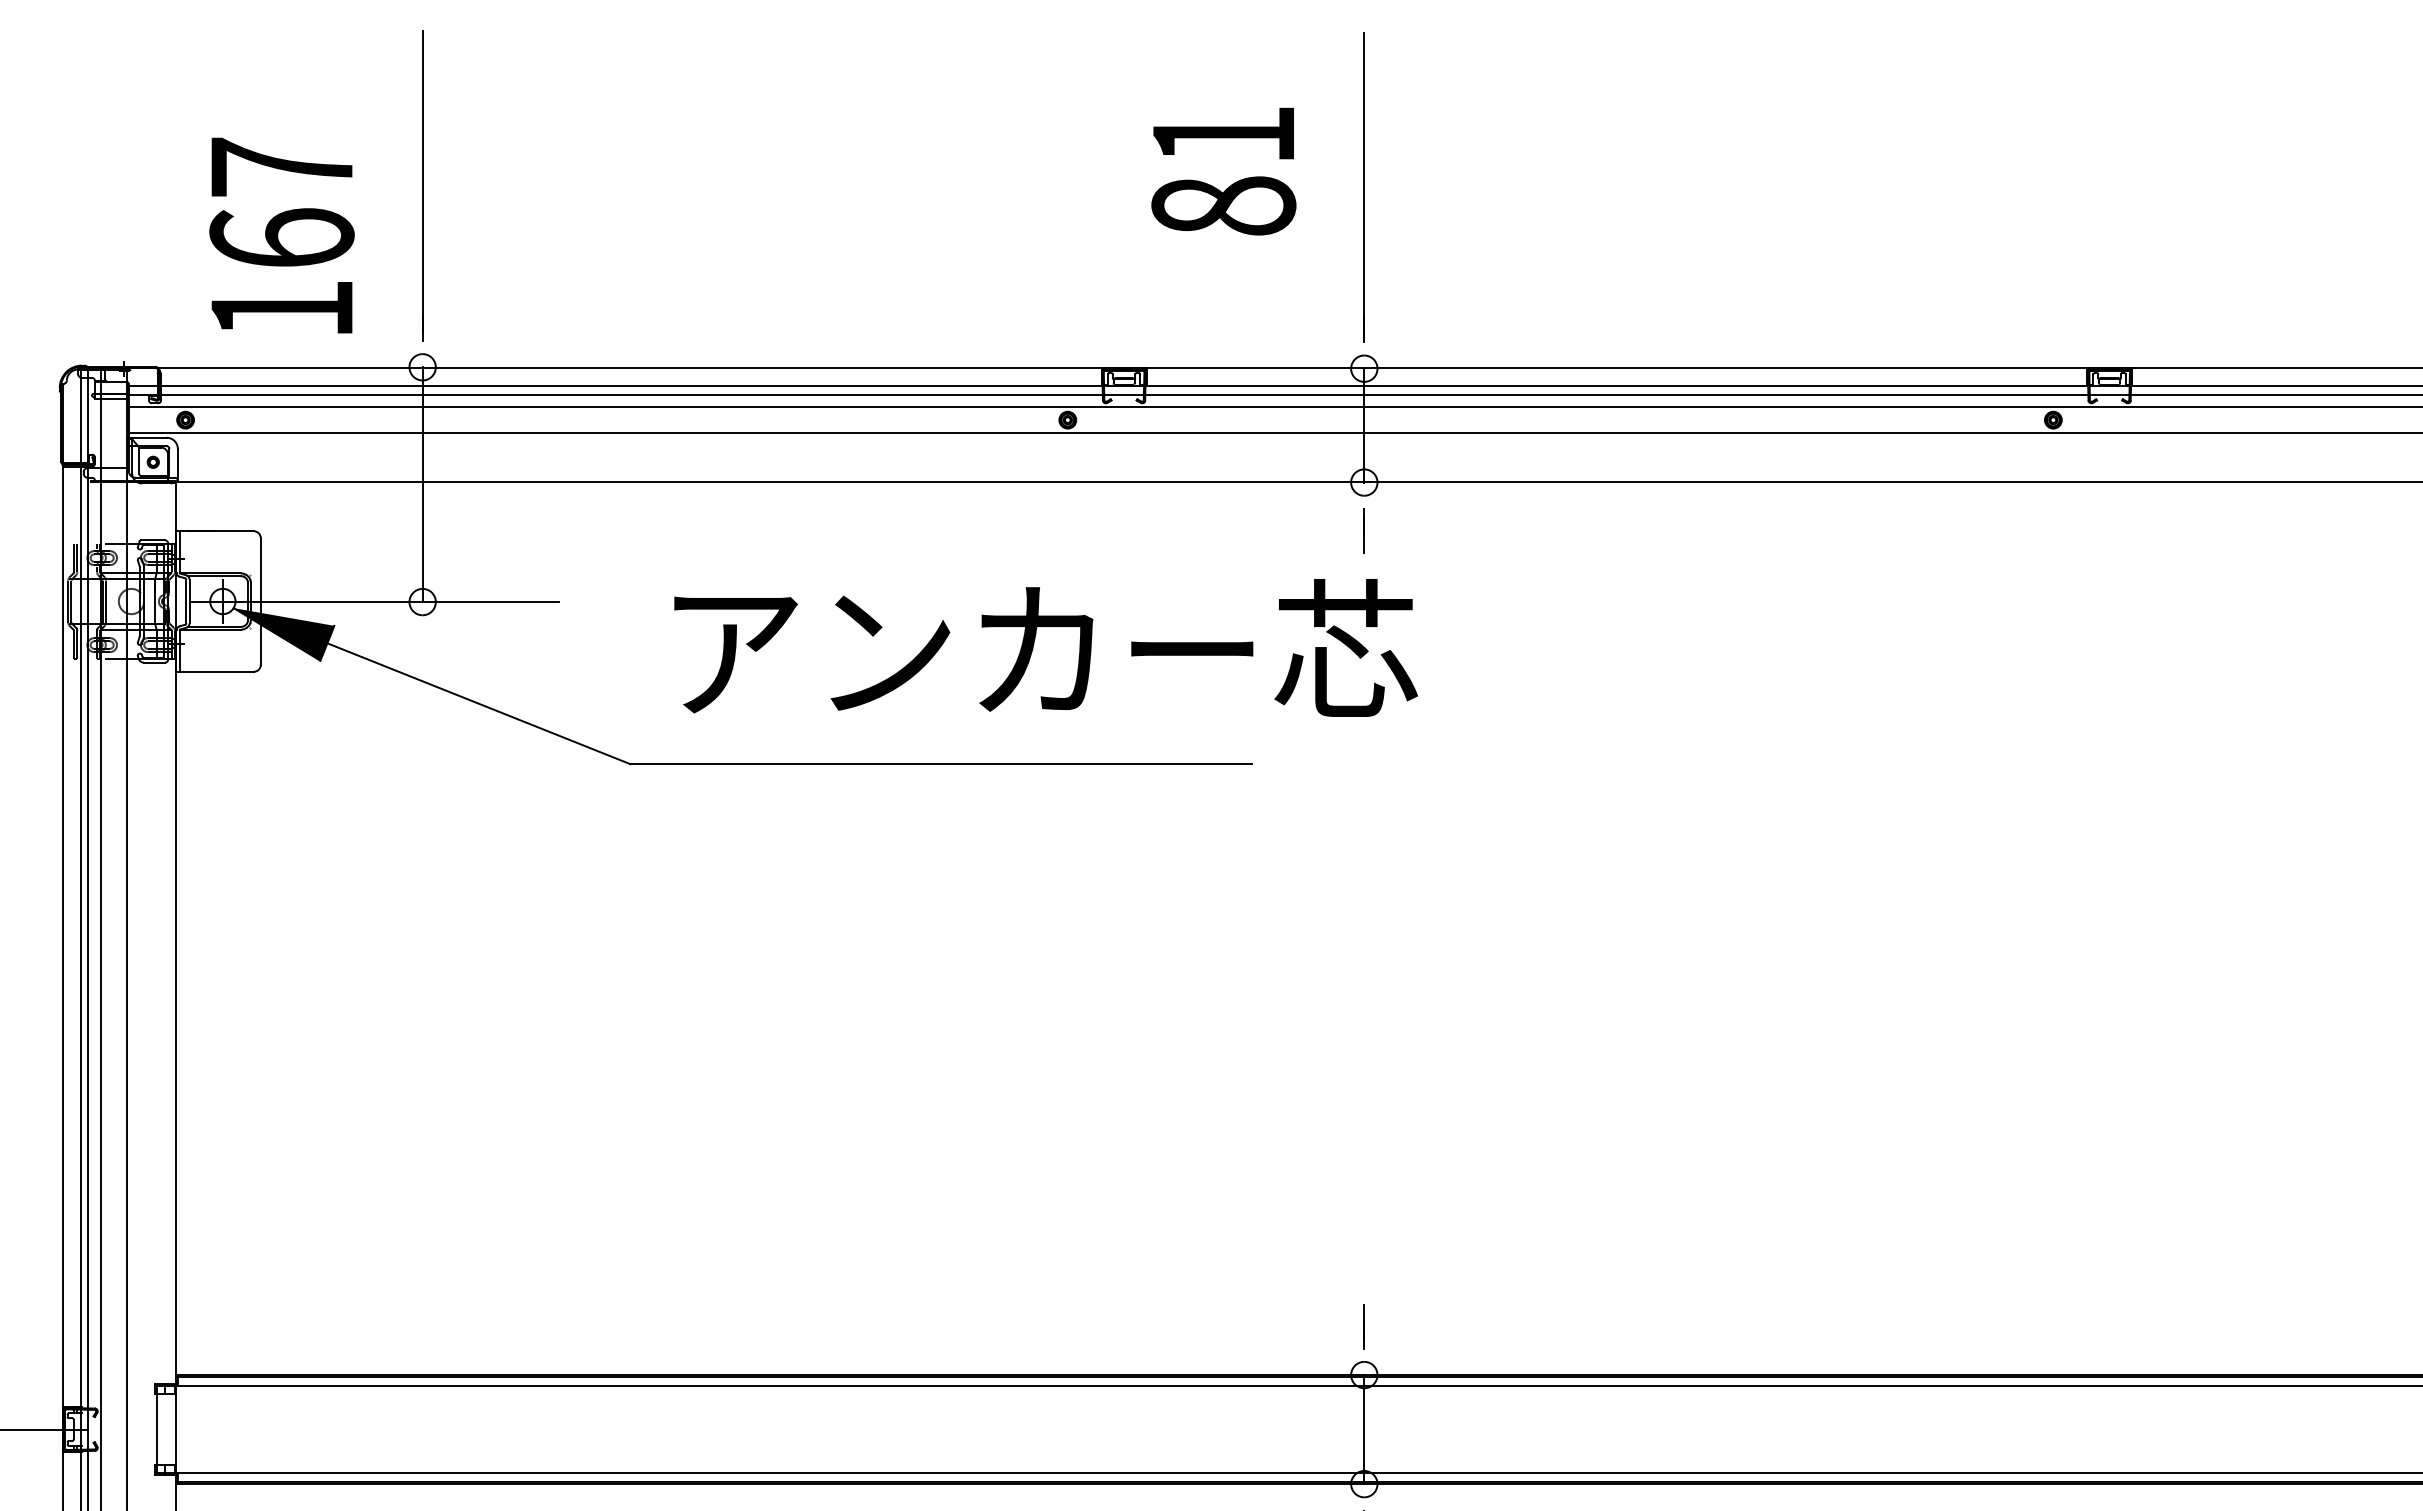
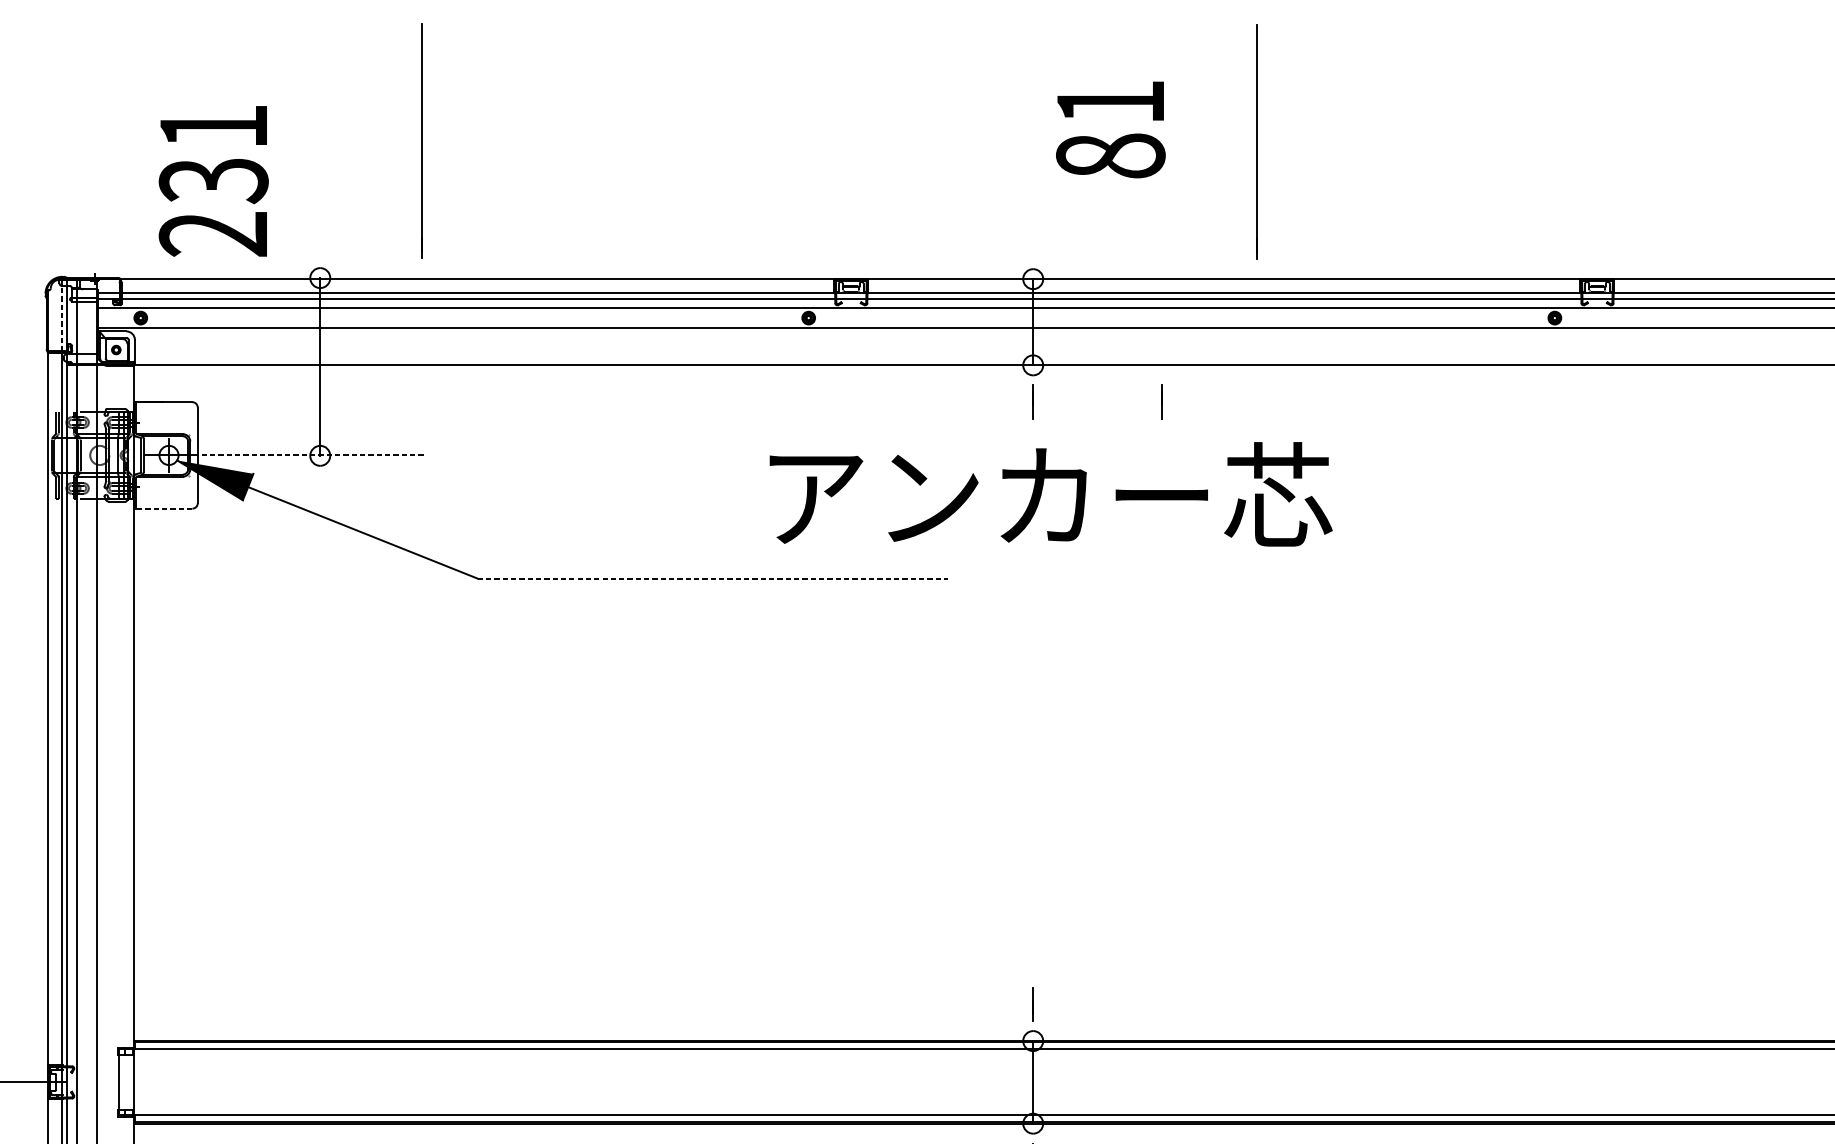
text: (1223, 171) -> (1110, 129), moved
line: (422, 185) -> (422, 140), moved
line: (1363, 187) -> (1256, 141), moved
text: (281, 238) -> (213, 180), 167 -> 231
line: (80, 416) -> (61, 315), solid -> dashed
line: (1533, 530) -> (1161, 401), added
line: (407, 601) -> (308, 455), solid -> dashed
text: (1045, 647) -> (1050, 494), moved
line: (215, 671) -> (163, 508), solid -> dashed
line: (941, 764) -> (713, 578), solid -> dashed

